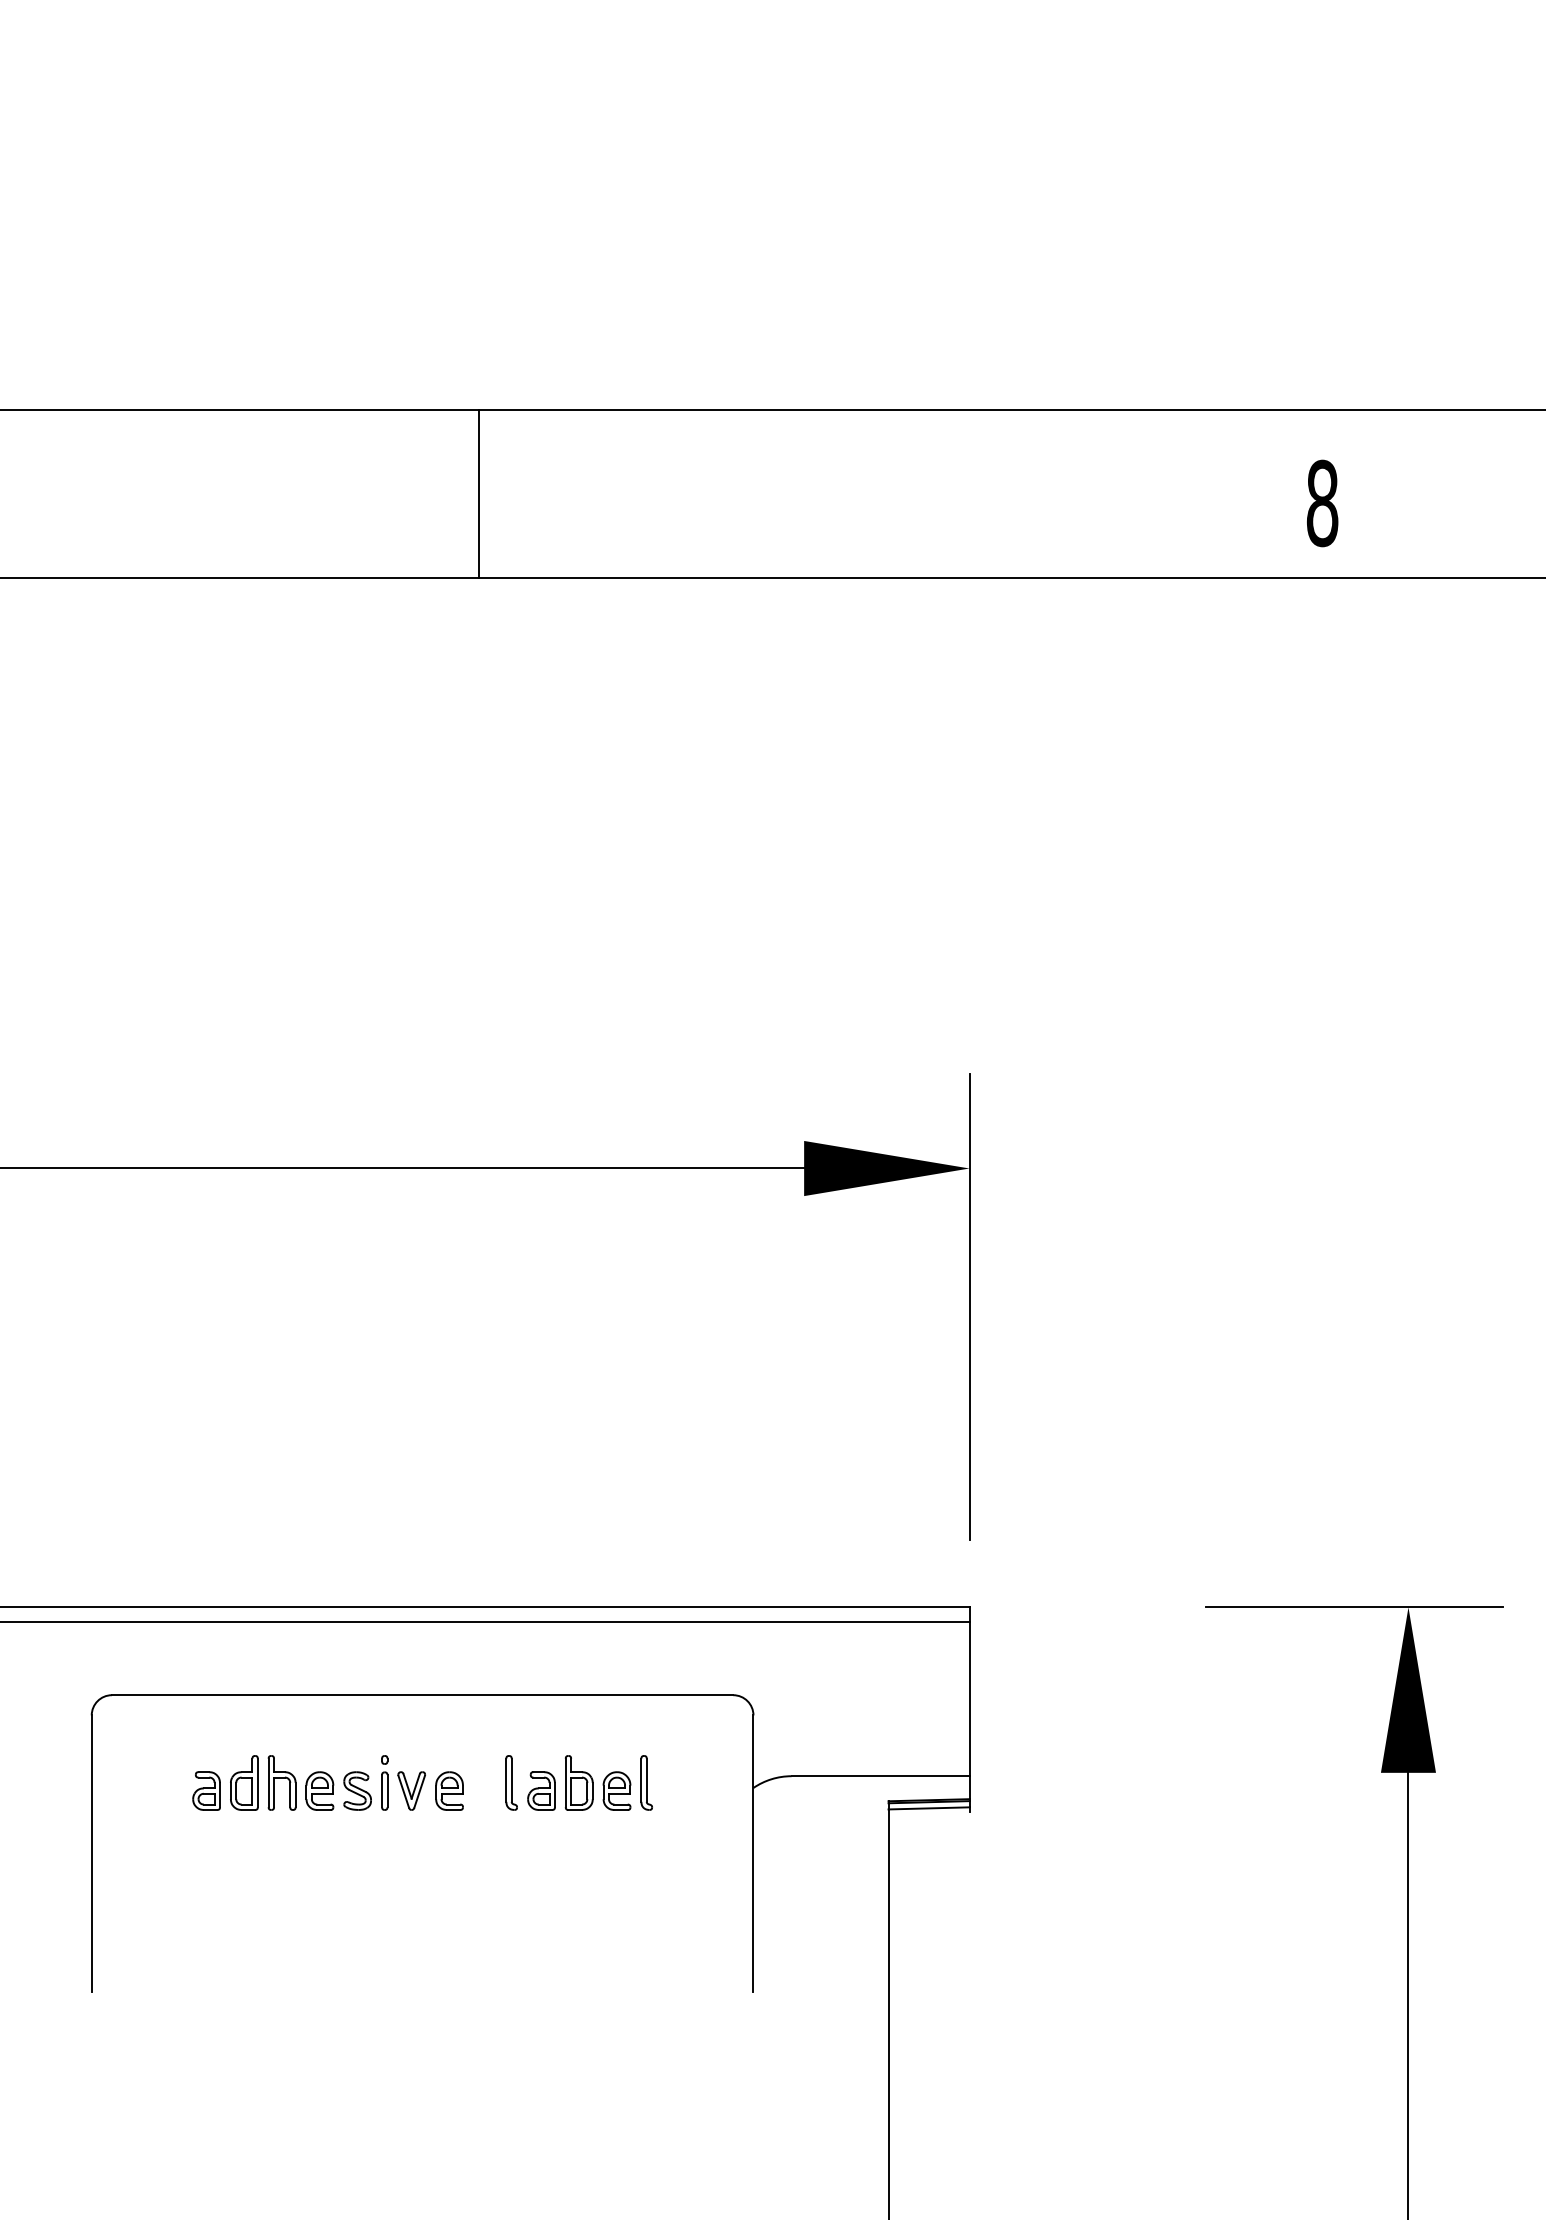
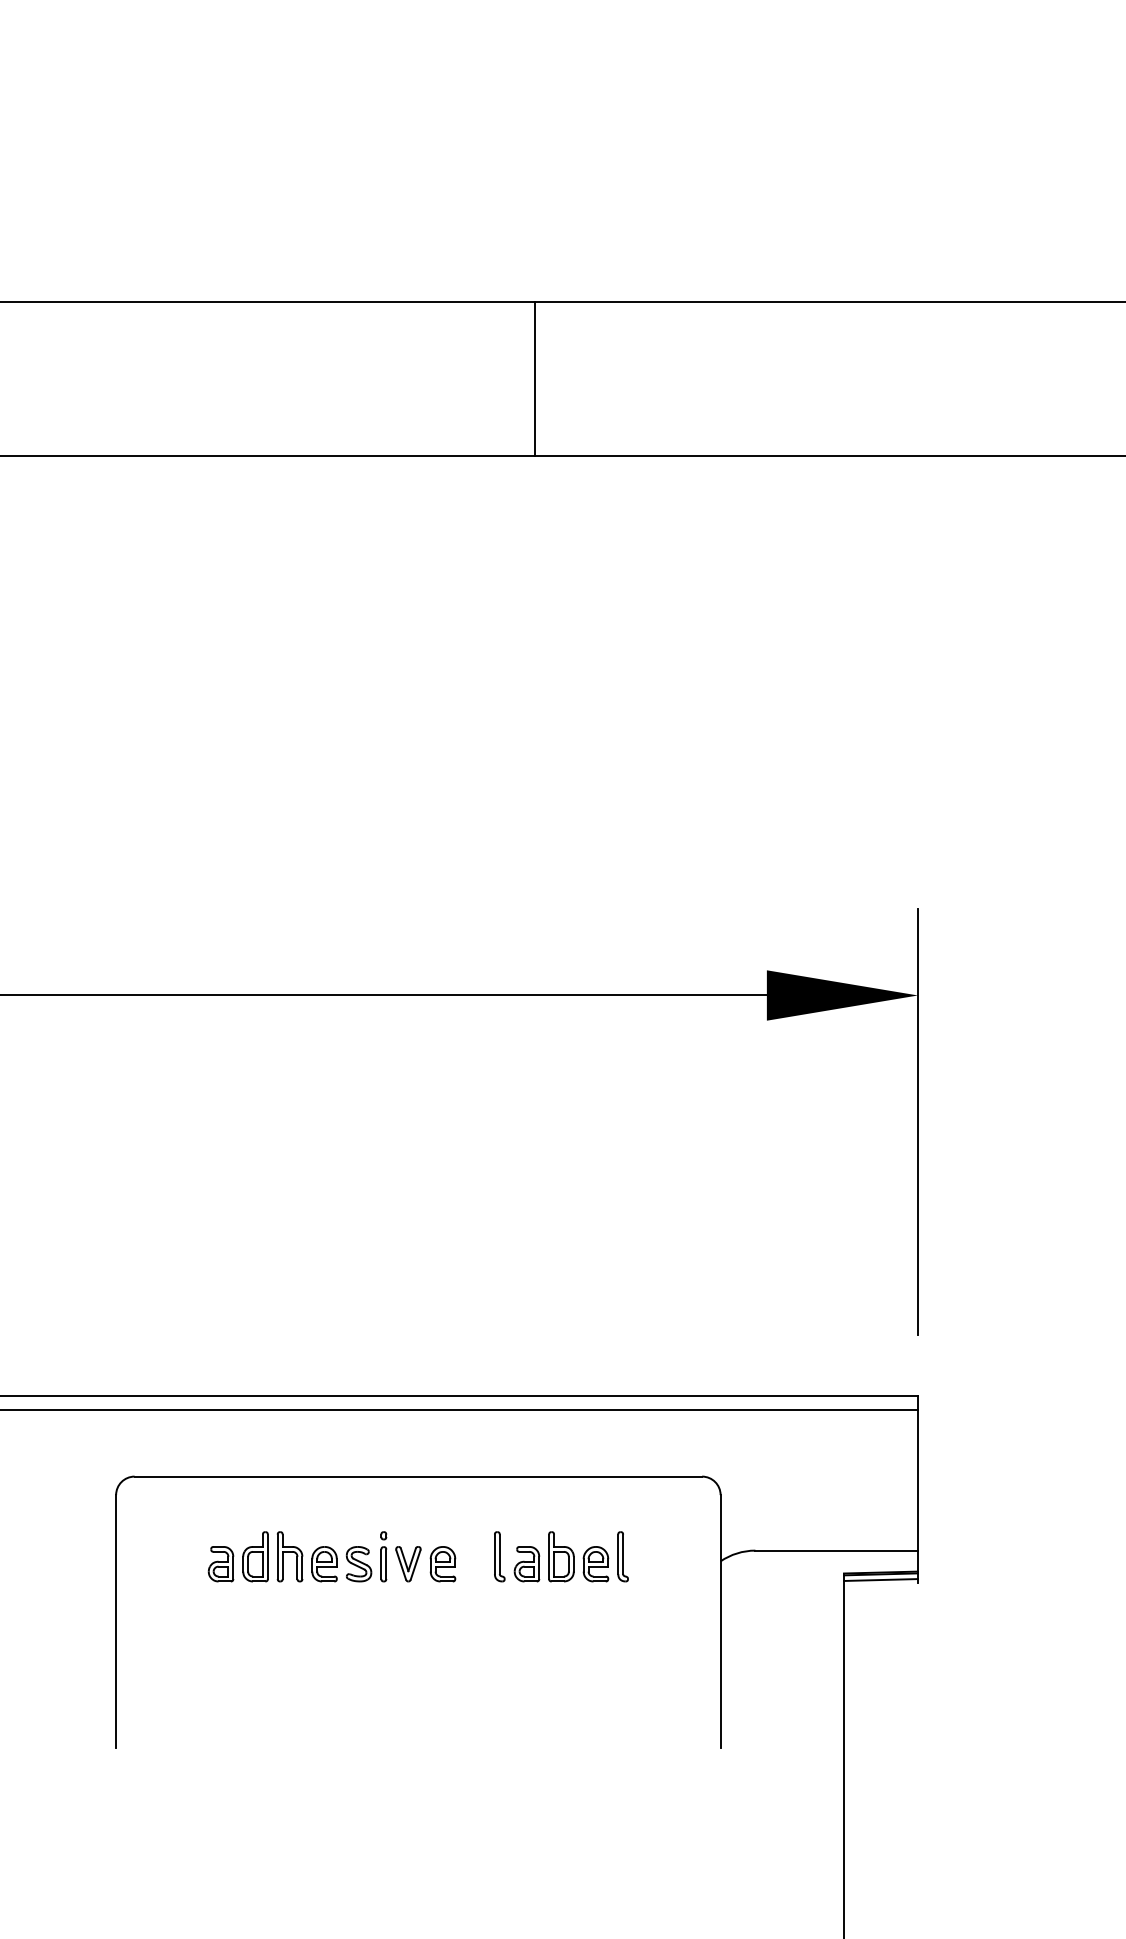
line: (479, 493) -> (535, 378), moved

